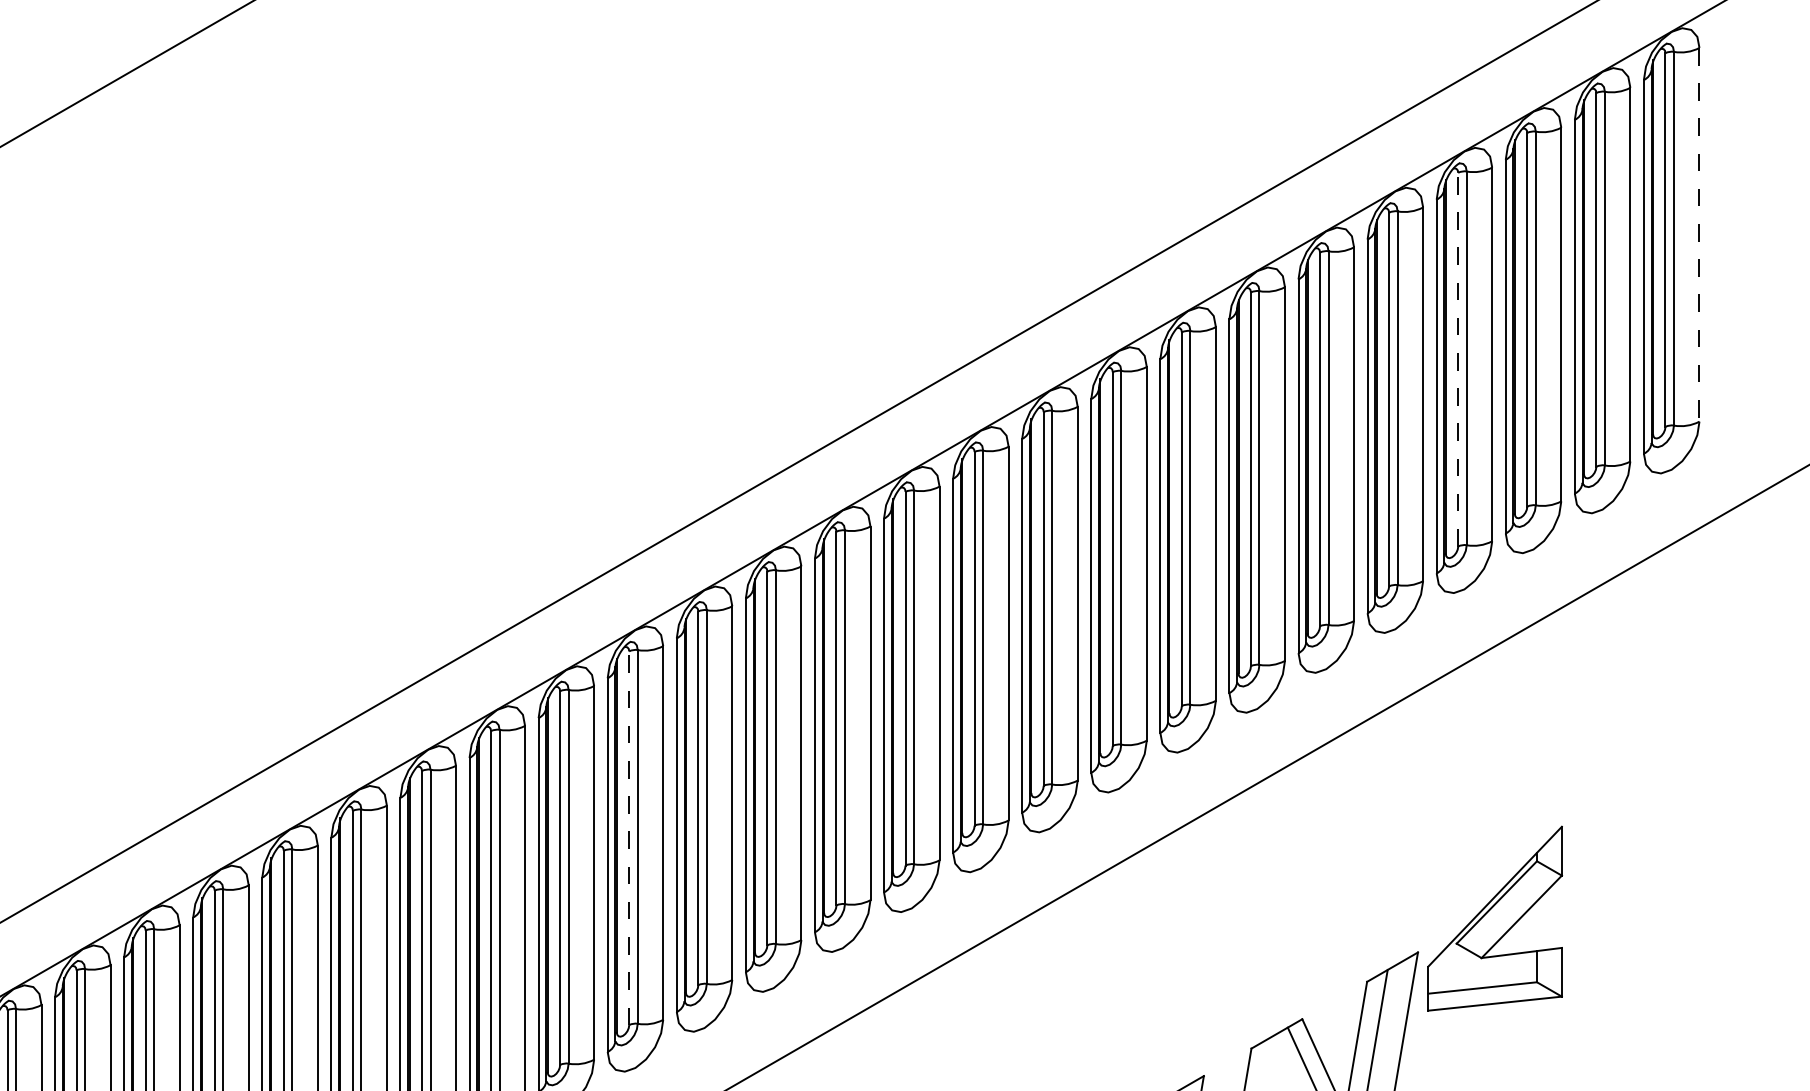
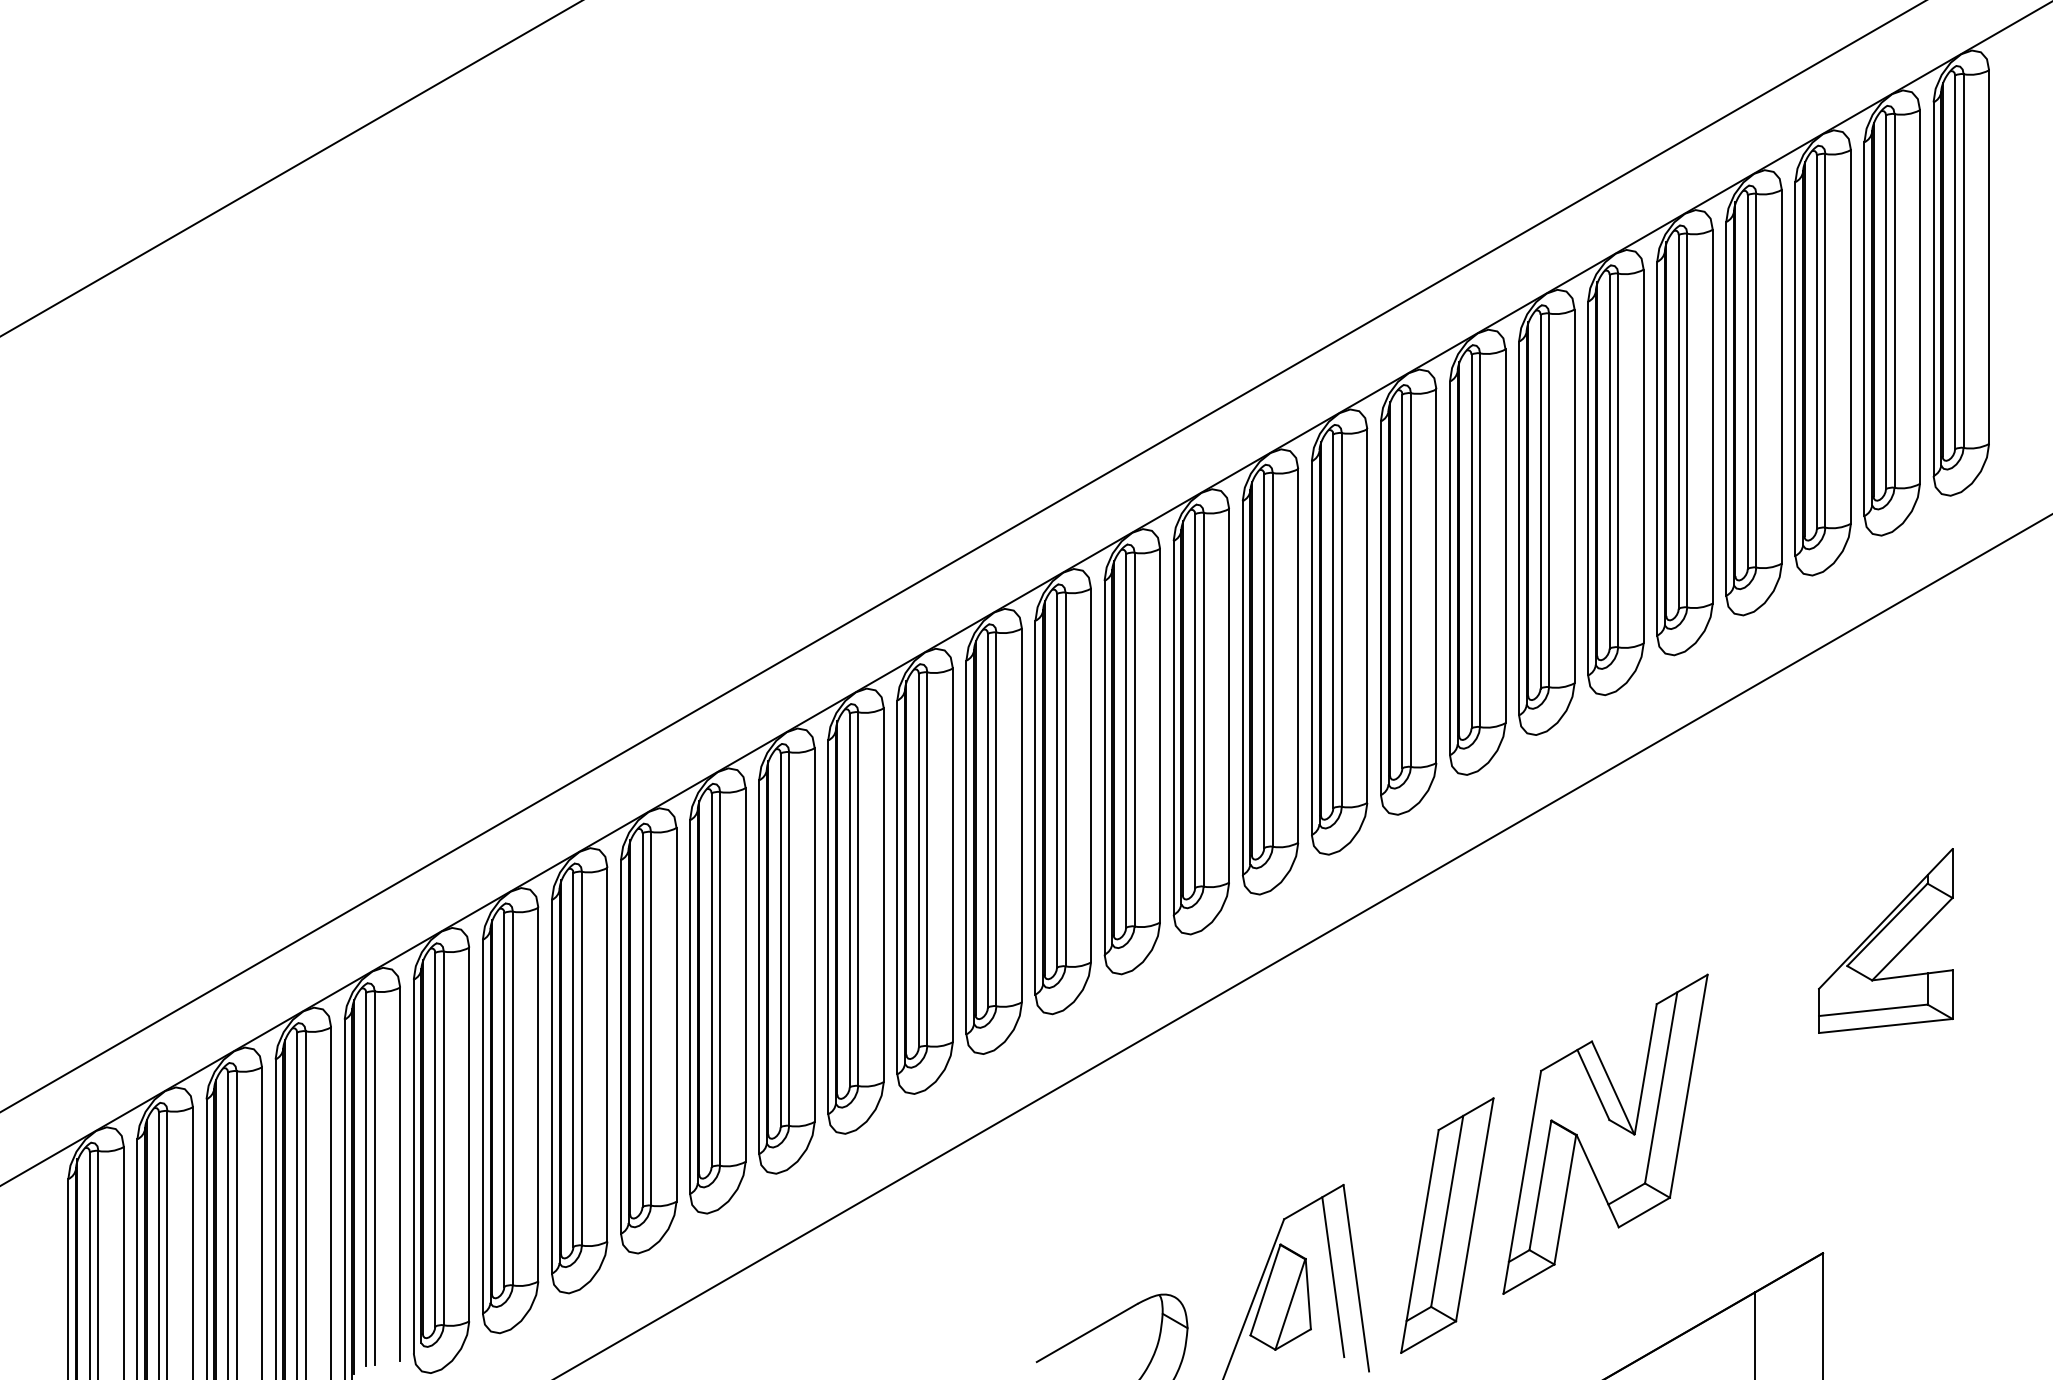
line: (1699, 235) -> (1989, 257), dashed -> solid
line: (1457, 360) -> (1747, 382), dashed -> solid
line: (628, 838) -> (918, 860), dashed -> solid
part: (1494, 918) -> (1885, 940), moved

